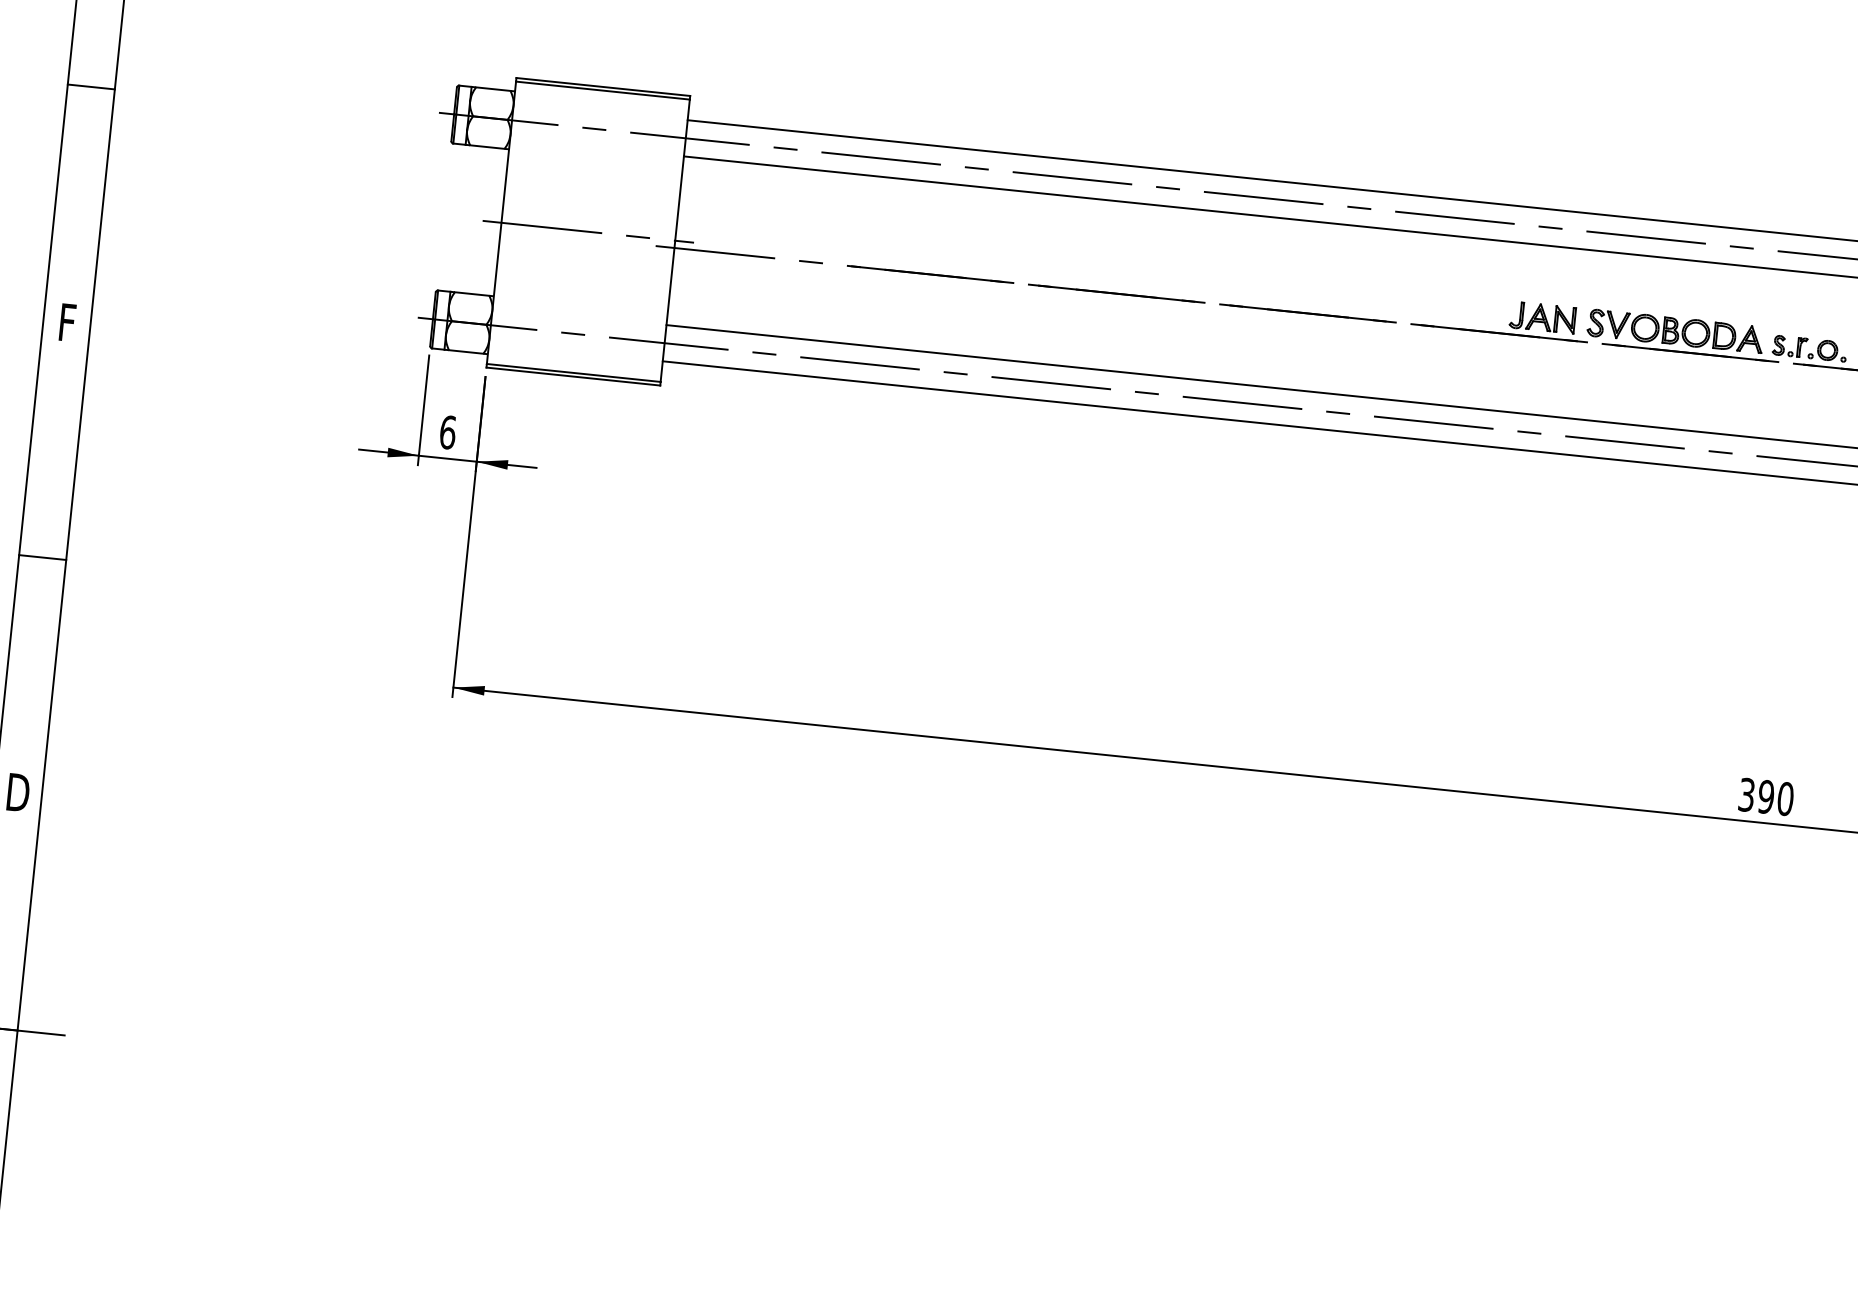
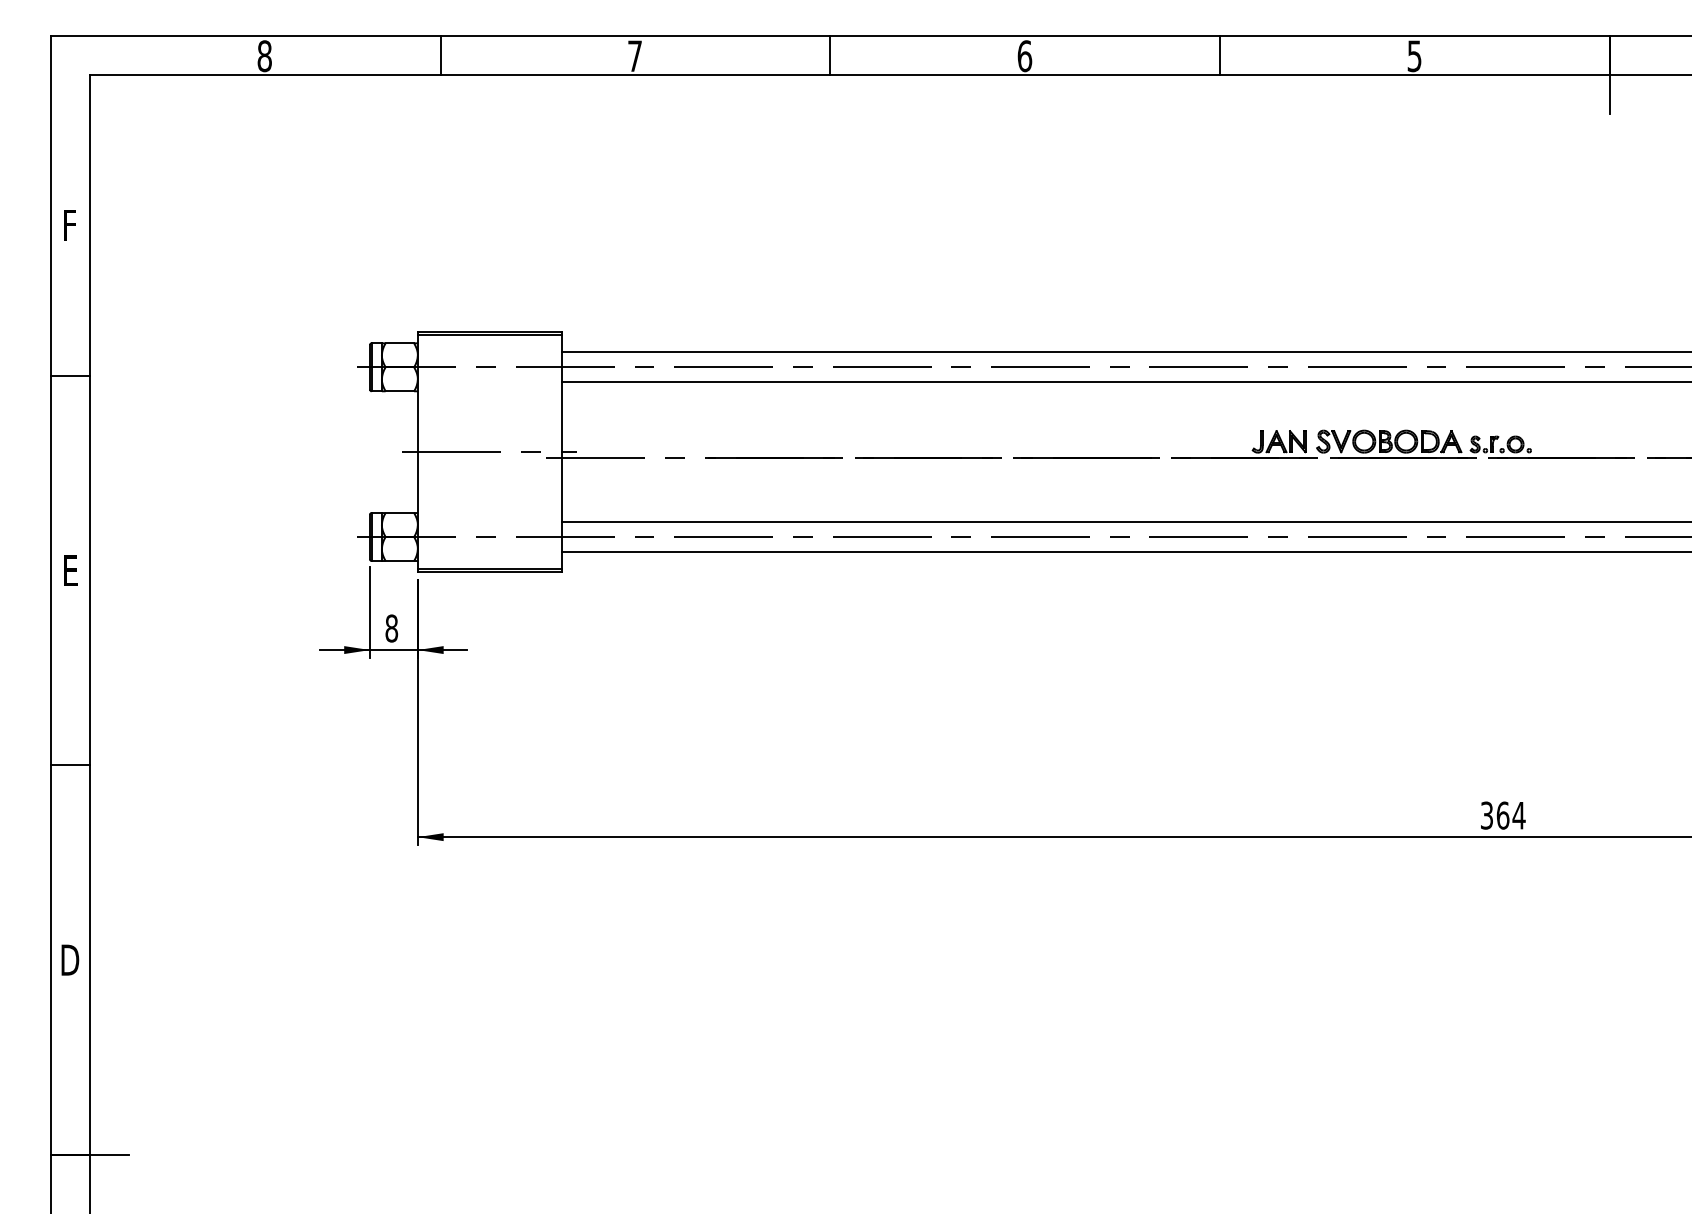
text: (67, 322) -> (70, 570), F -> E
text: (447, 432) -> (391, 628), 6 -> 8
text: (1775, 797) -> (1510, 815), 390 -> 364

